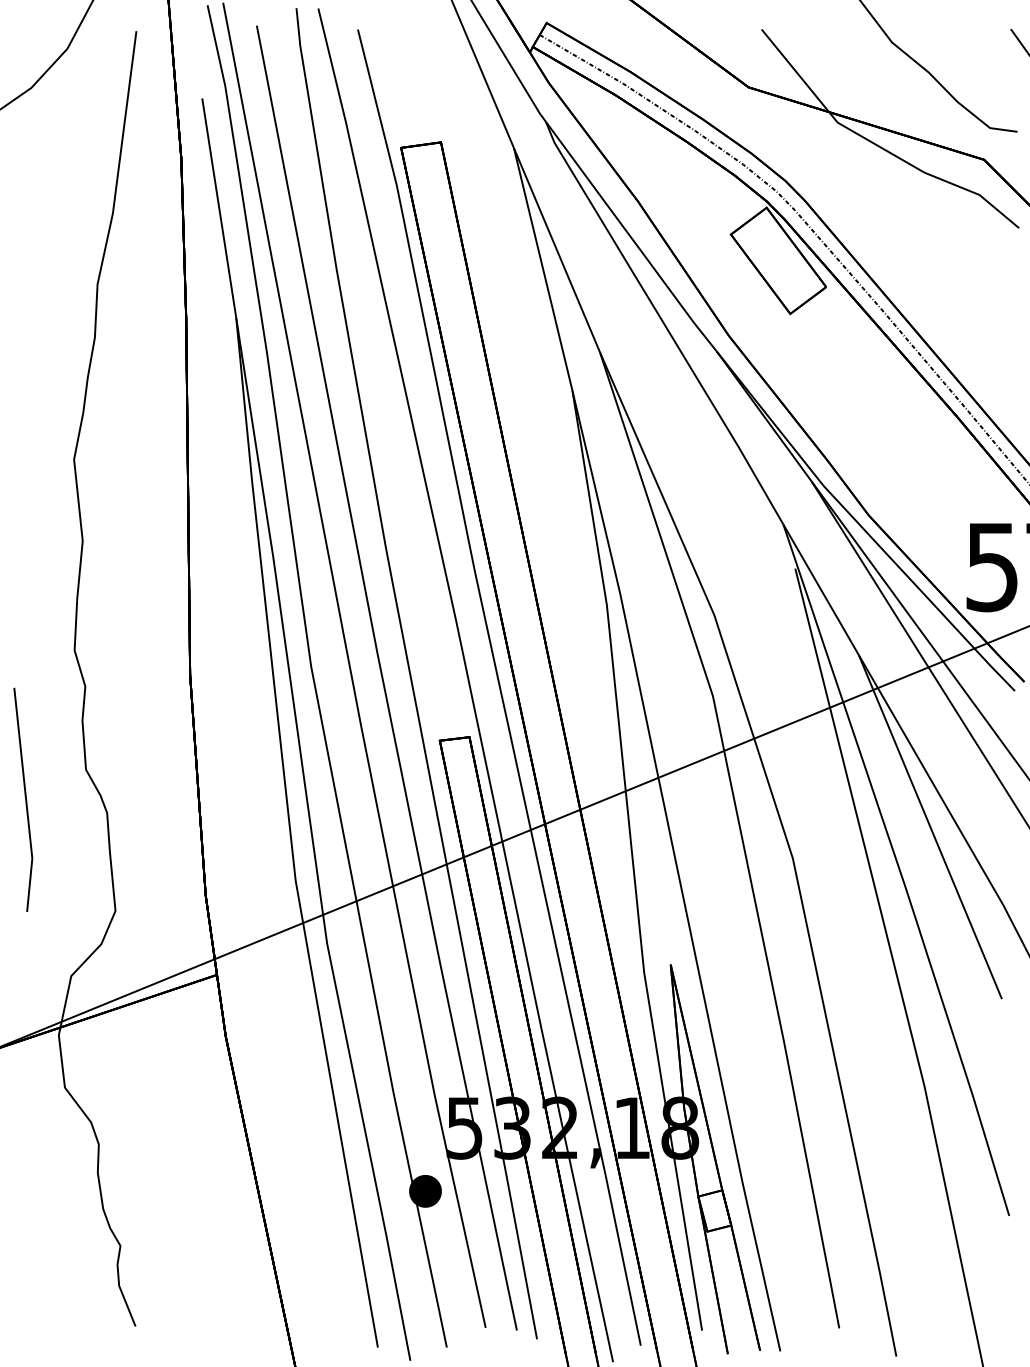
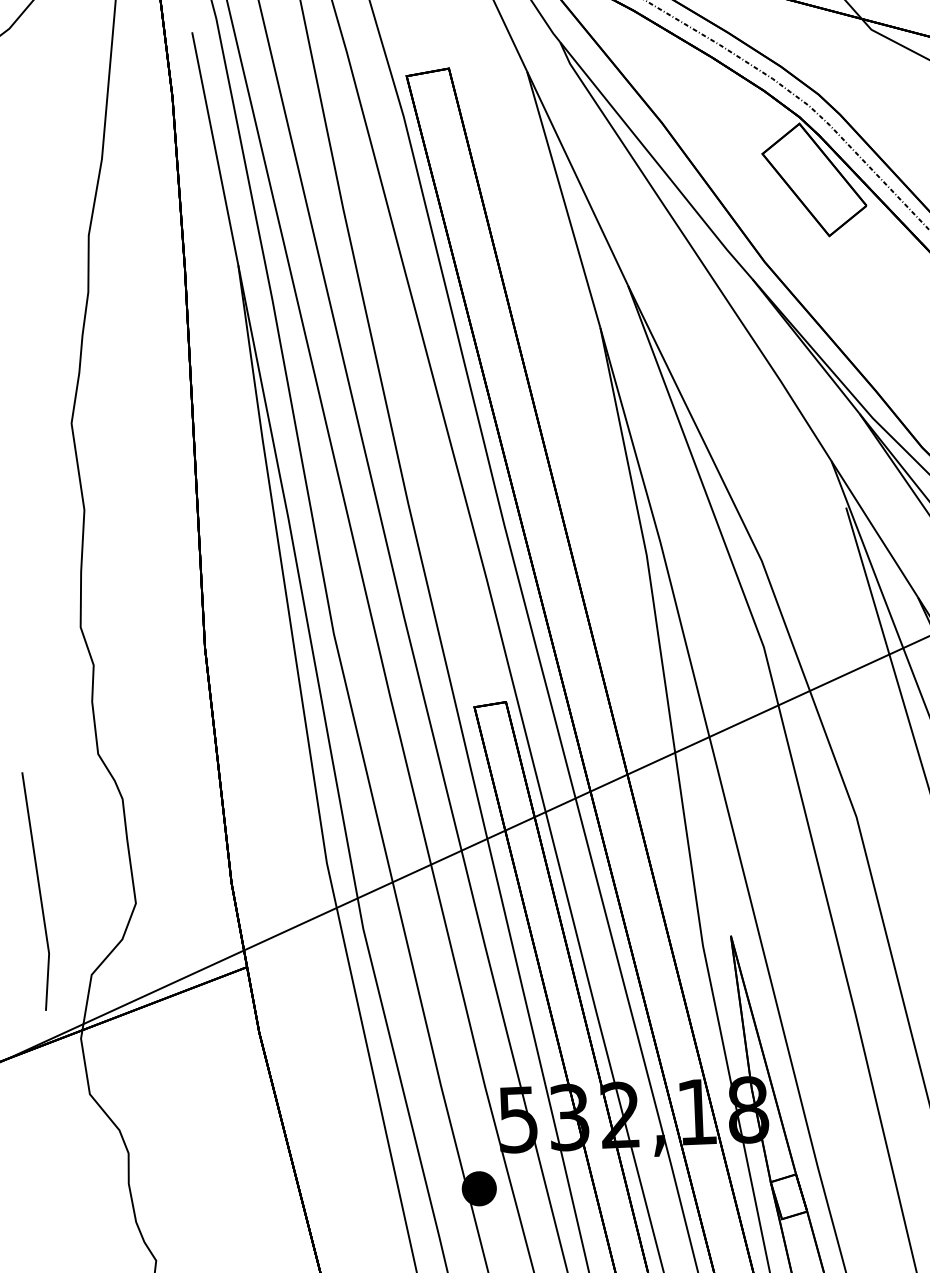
line: (25, 799) -> (39, 890), moved

